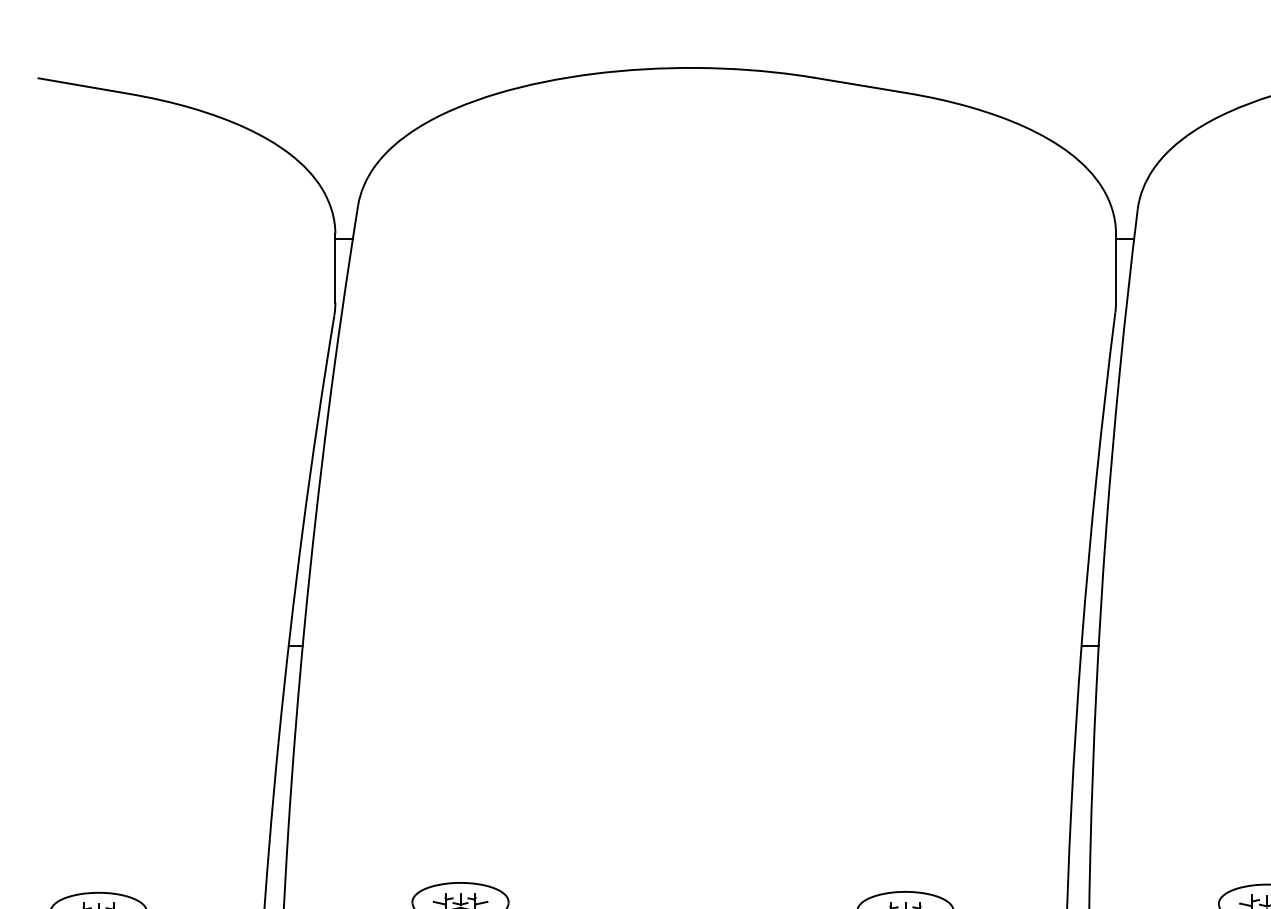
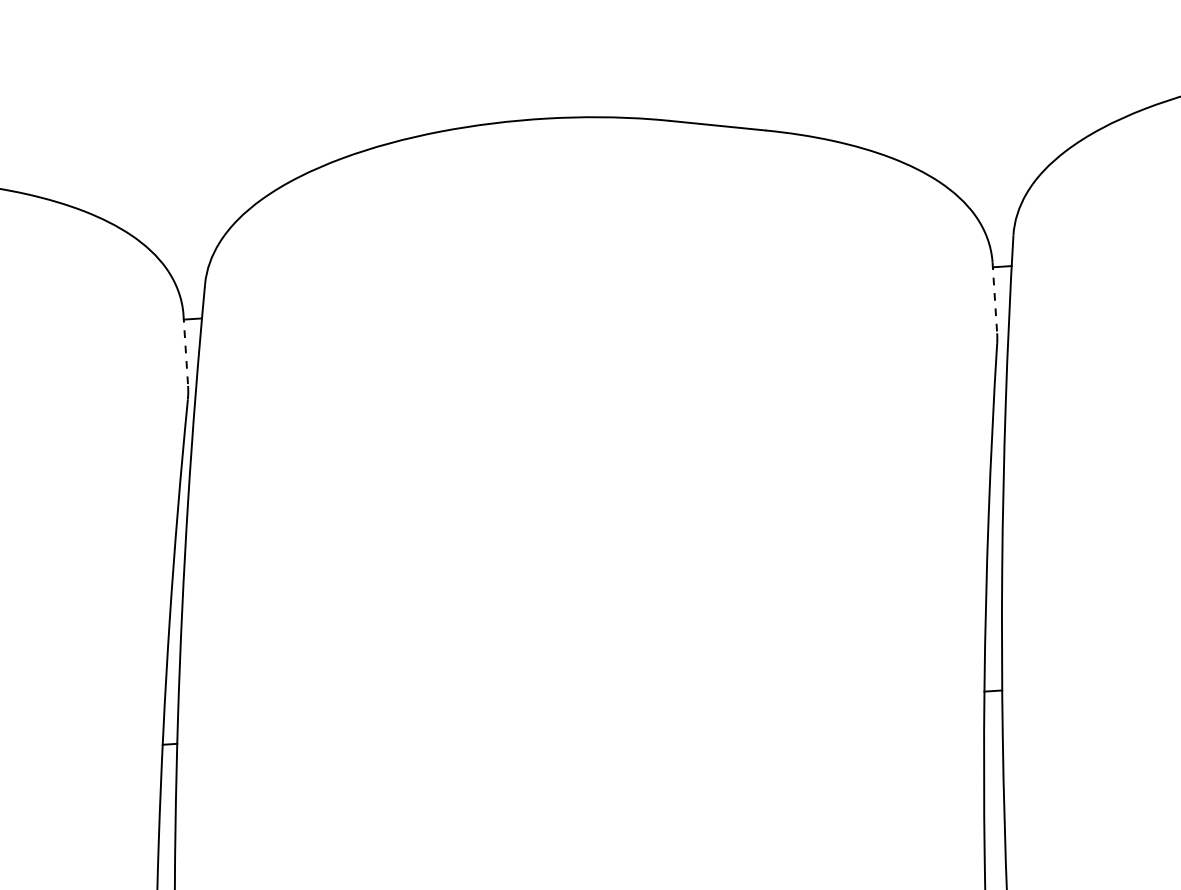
line: (335, 268) -> (185, 350), solid -> dashed
line: (1116, 268) -> (995, 298), solid -> dashed

